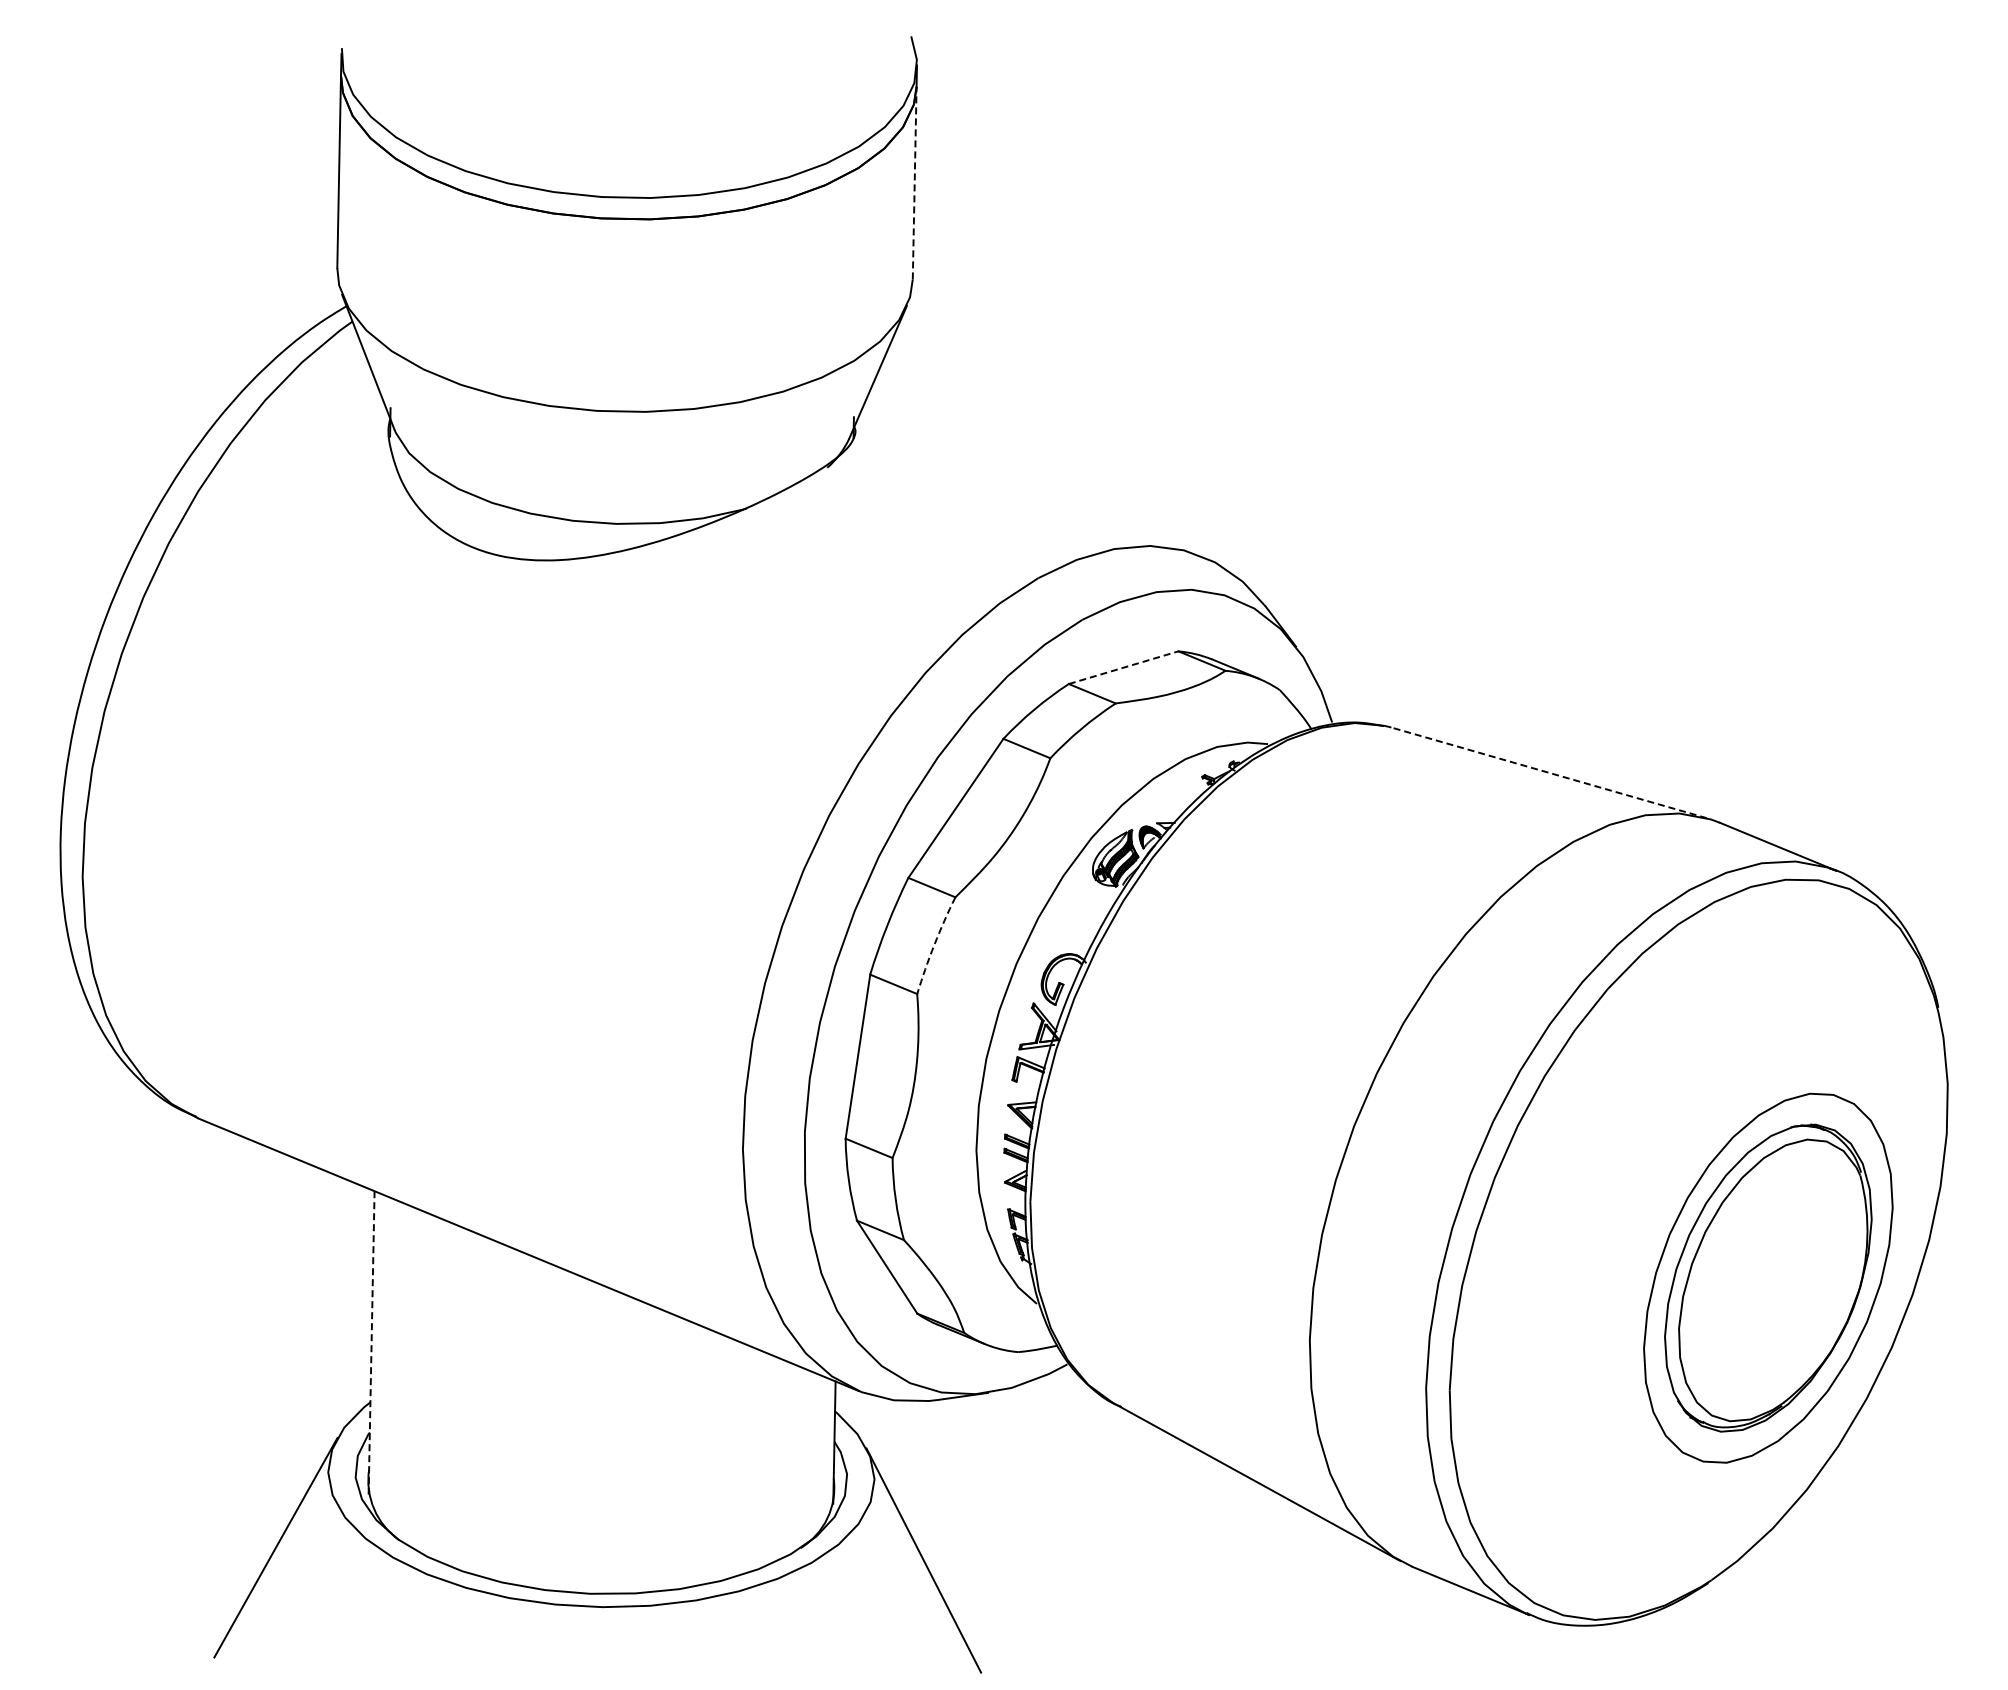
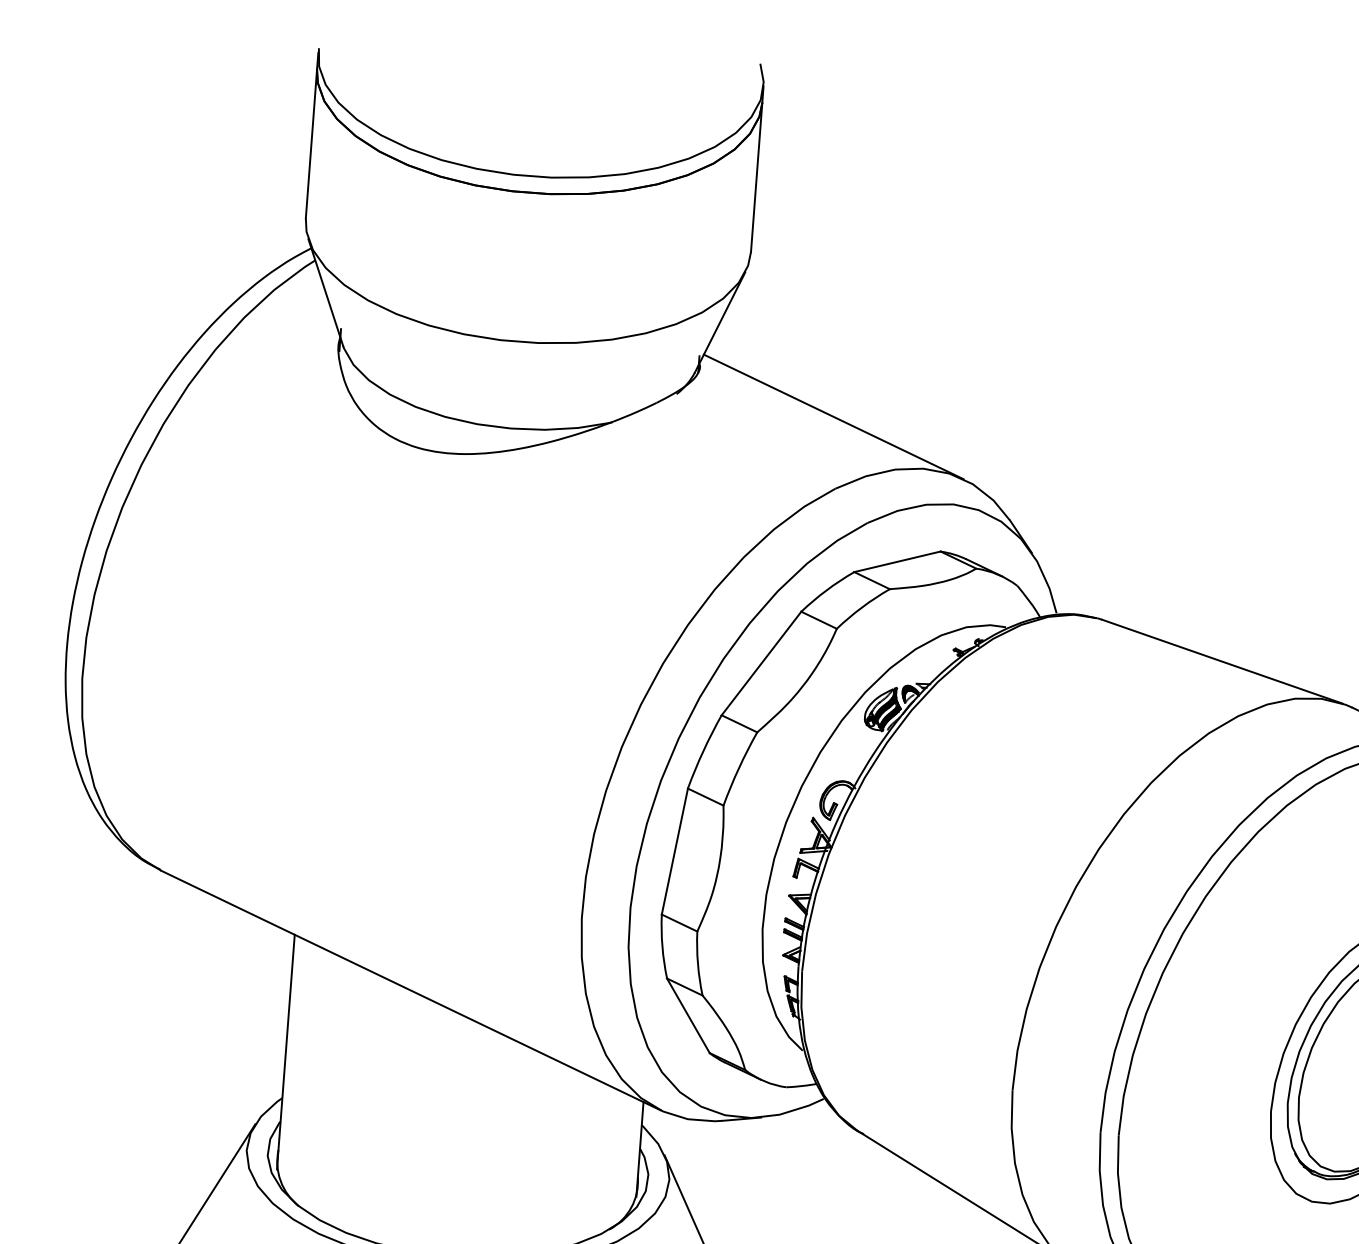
line: (914, 182) -> (756, 177), dashed -> solid
line: (1030, 485) -> (833, 416), added
line: (1124, 667) -> (898, 561), dashed -> solid
line: (1548, 772) -> (1221, 661), dashed -> solid
arc: (934, 944) -> (739, 767), dashed -> solid
line: (371, 1342) -> (285, 1051), dashed -> solid

